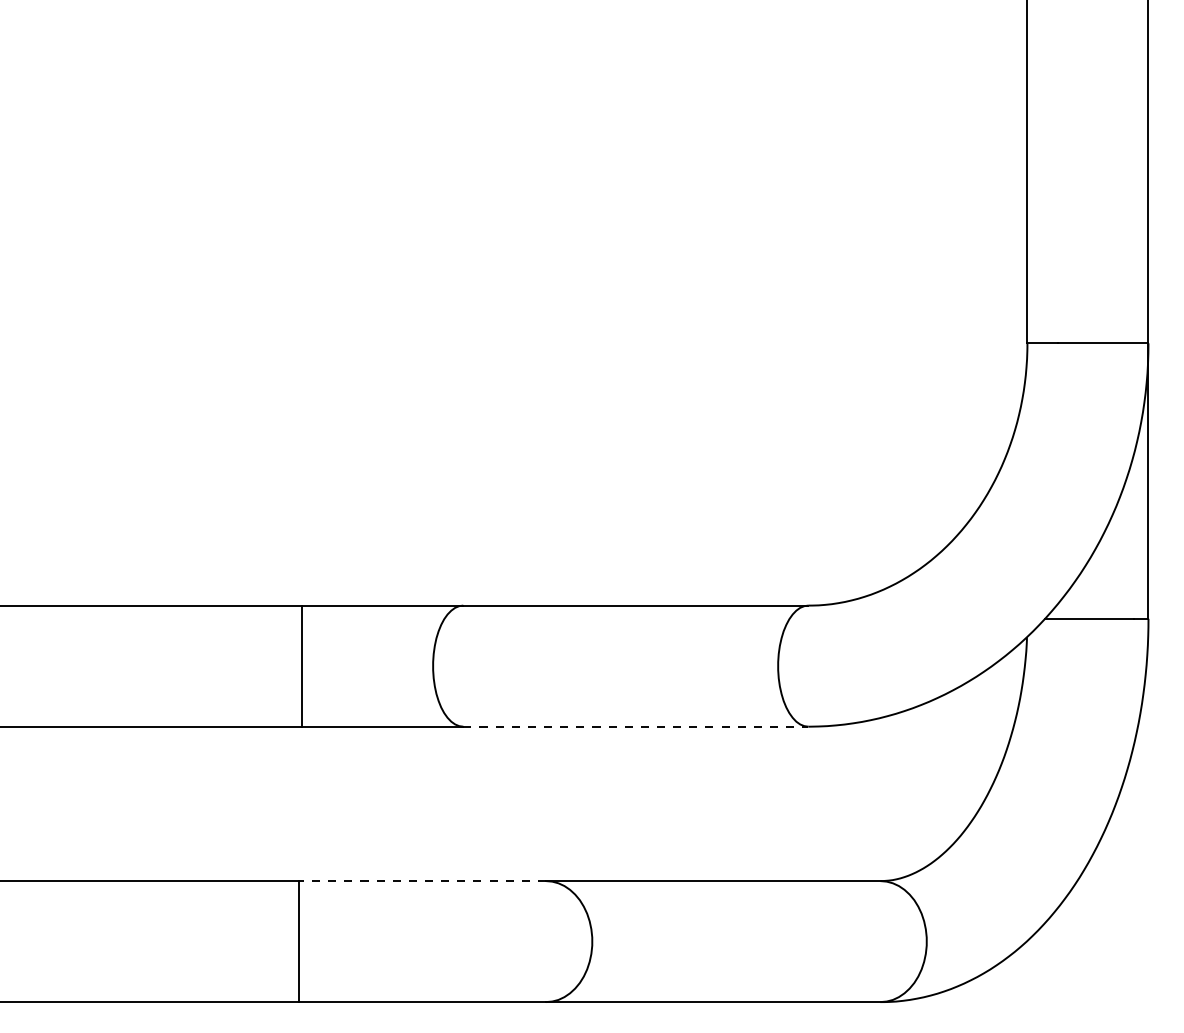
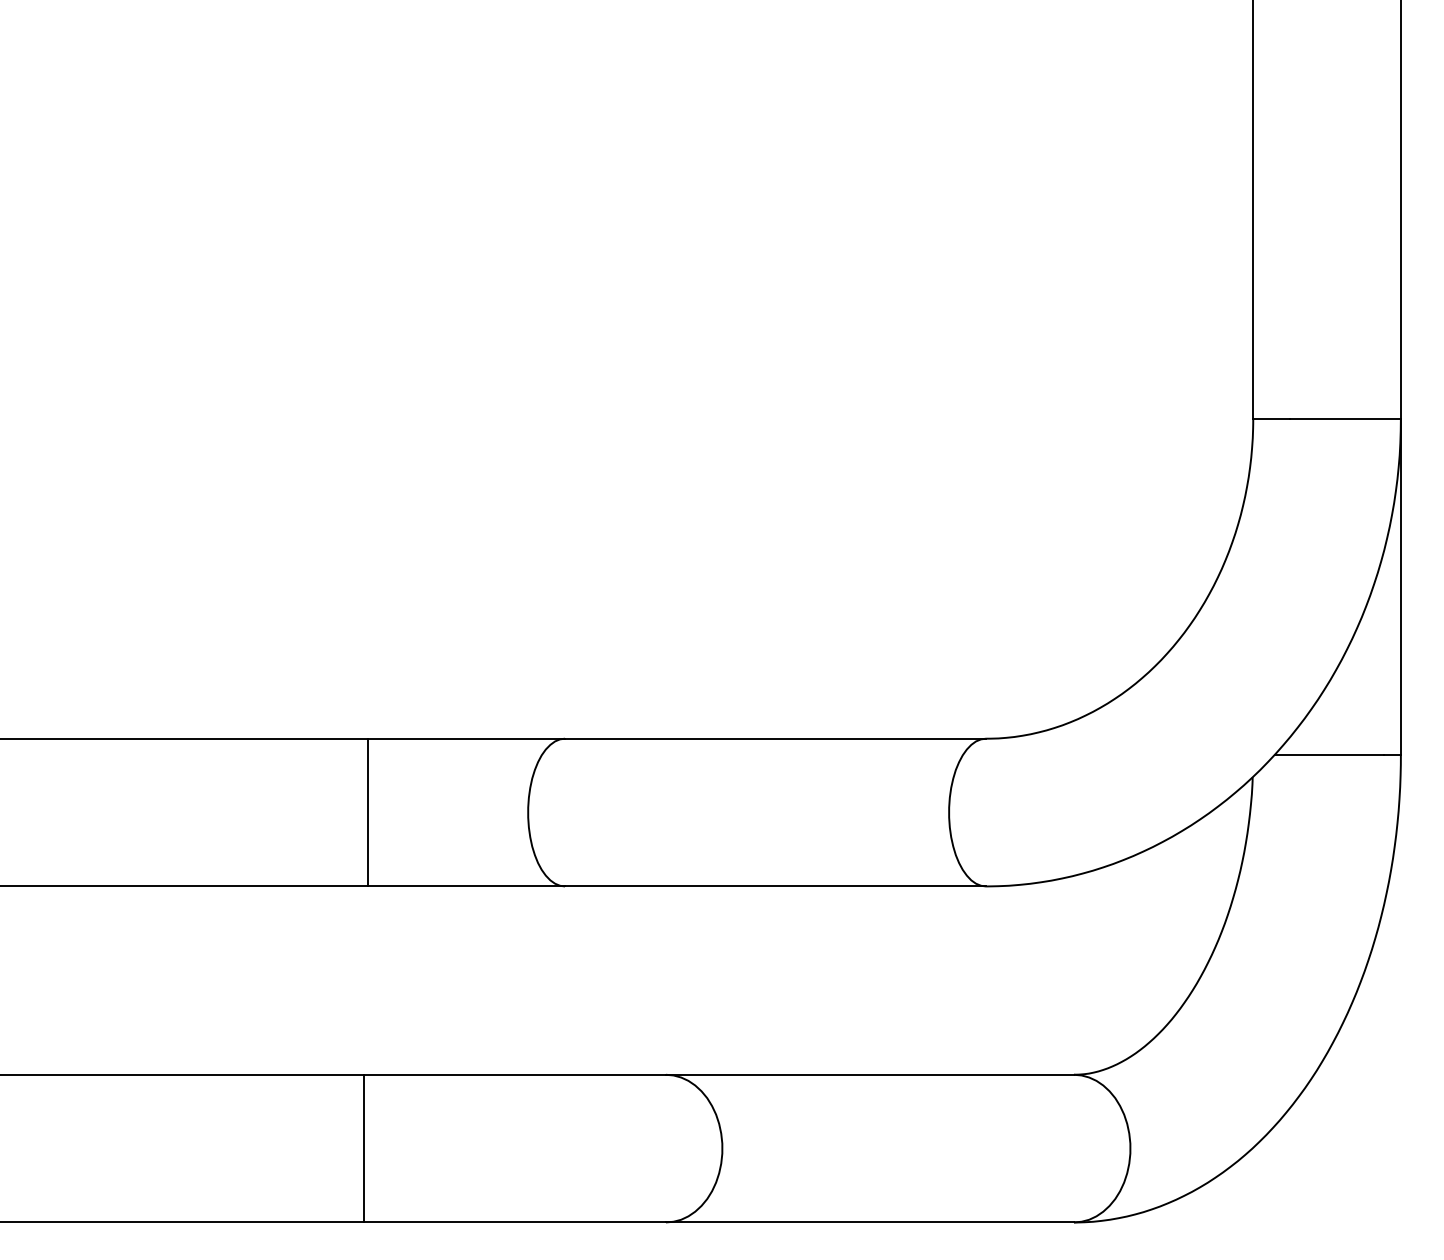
line: (635, 726) -> (775, 886), dashed -> solid
line: (422, 881) -> (515, 1075), dashed -> solid

